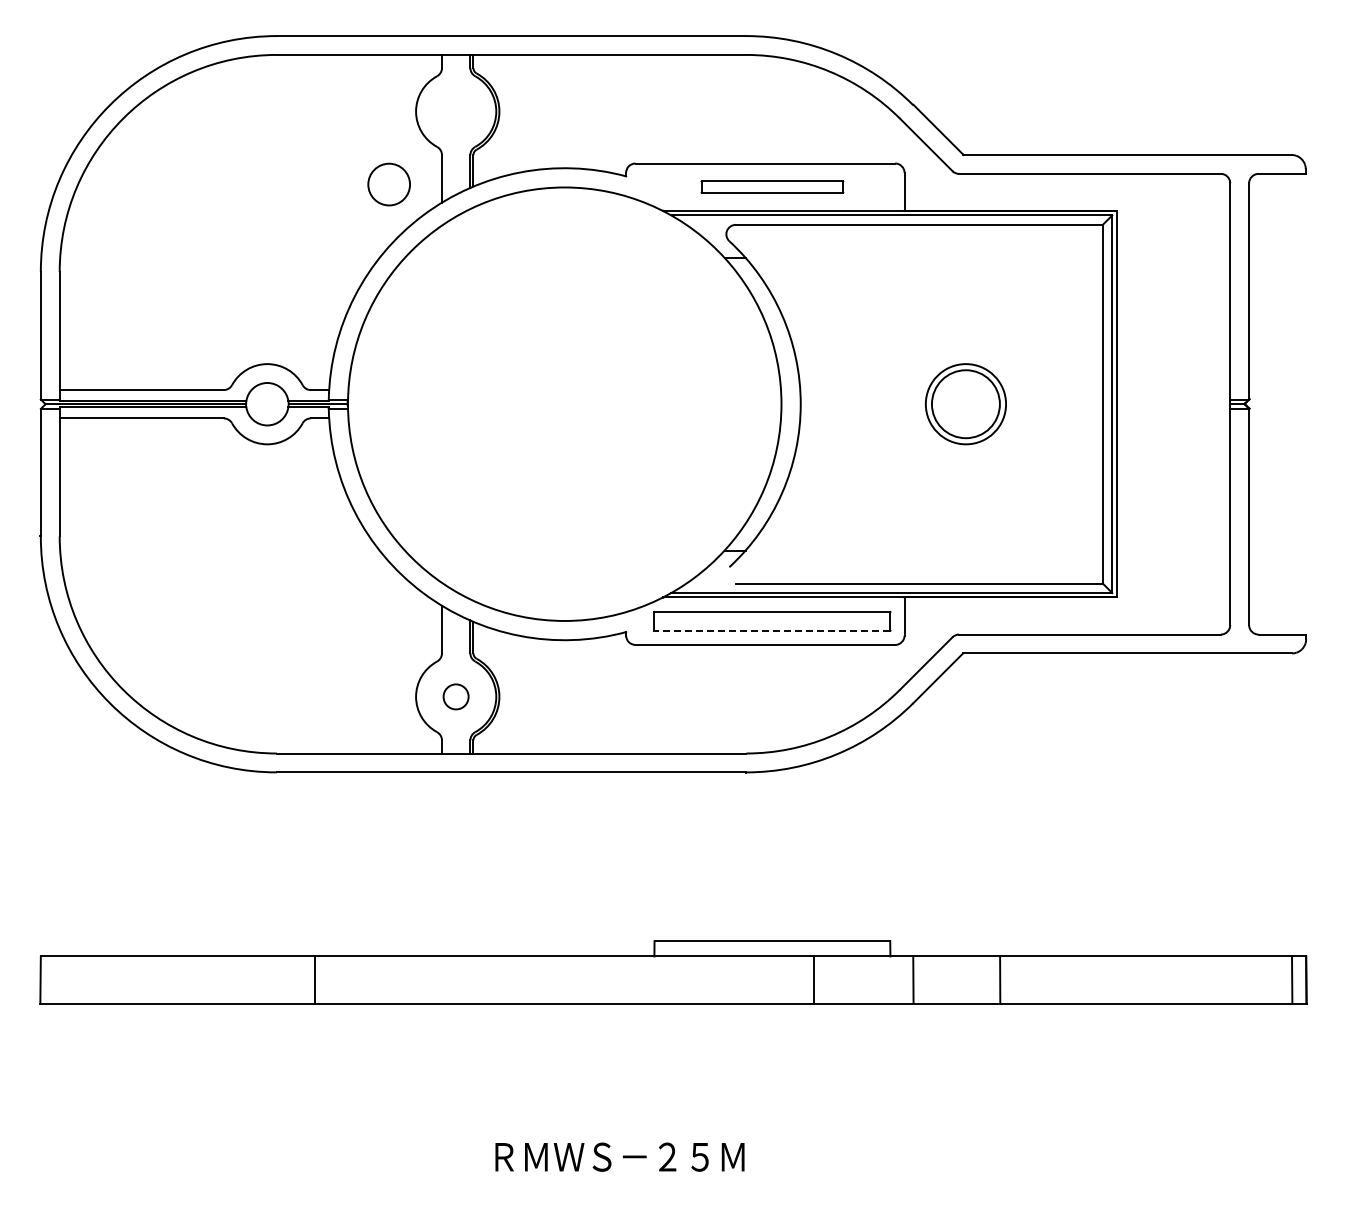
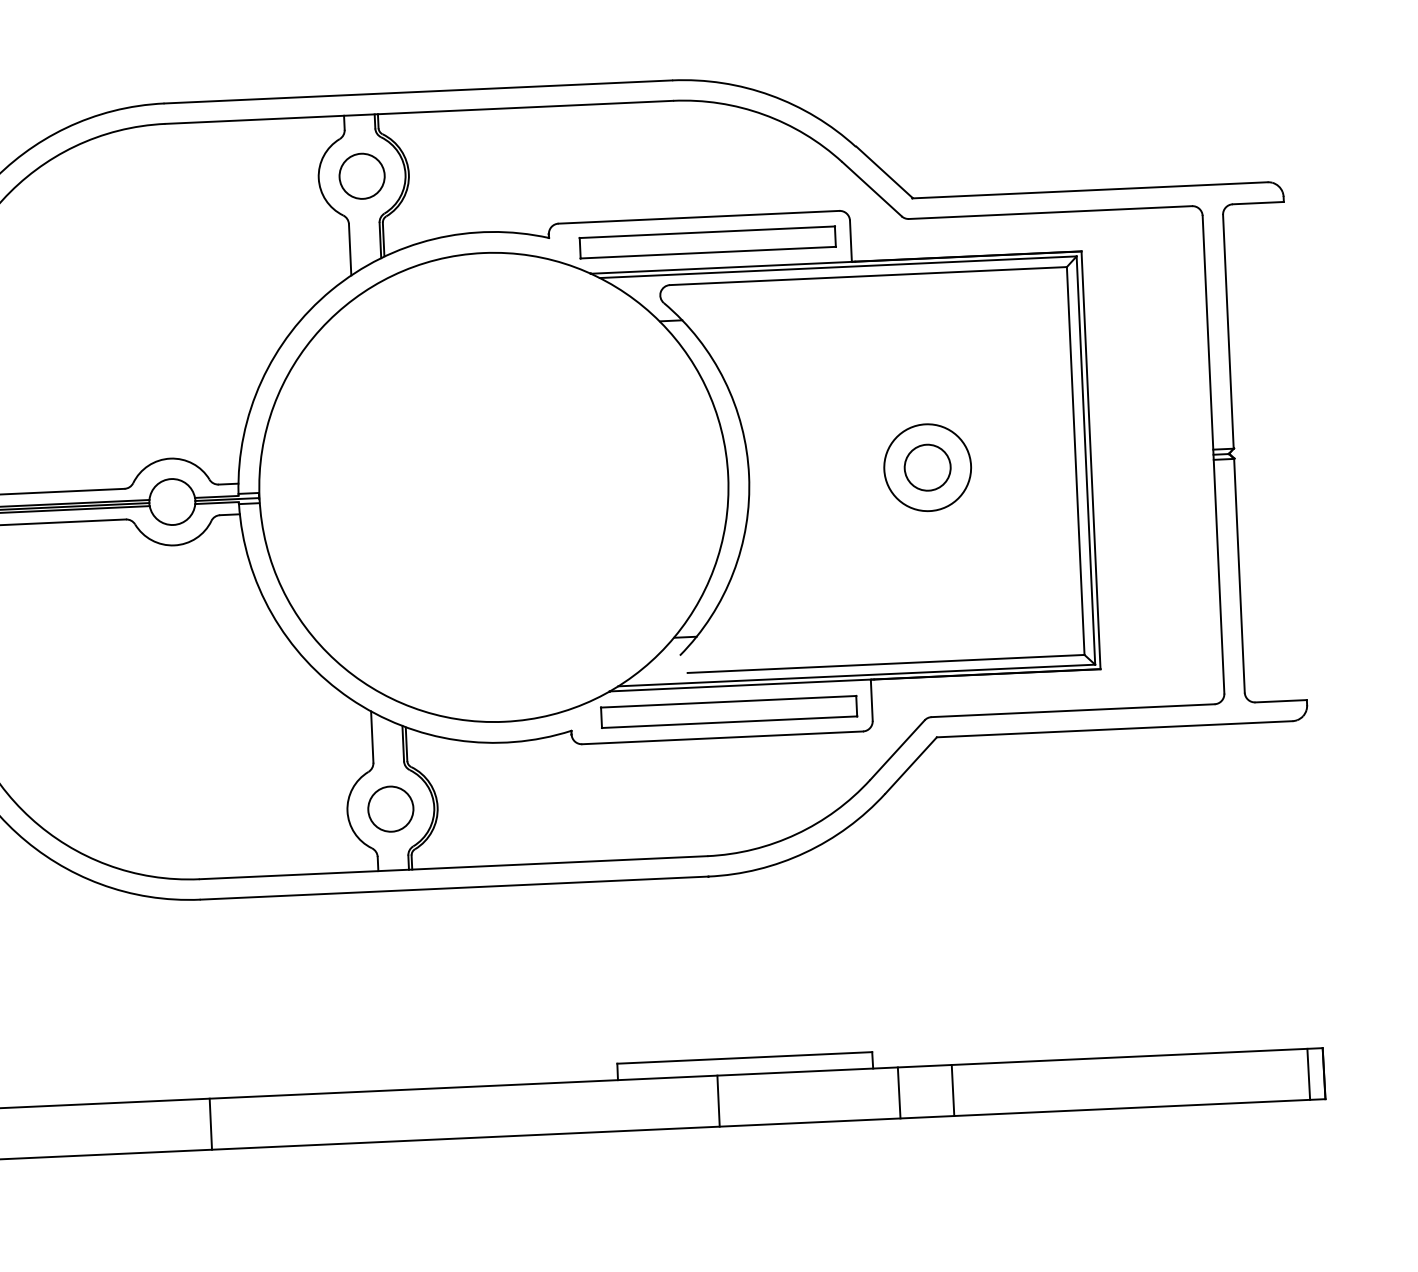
circle: (388, 184) -> (361, 176), moved
part: (772, 186) -> (707, 241), size x1.67
circle: (965, 403) -> (927, 466), size x0.62
line: (772, 630) -> (729, 721), dashed -> solid
circle: (455, 696) -> (390, 808), size x1.67
line: (314, 979) -> (210, 1123), moved
line: (814, 979) -> (718, 1100), moved
line: (1000, 979) -> (953, 1089), moved

